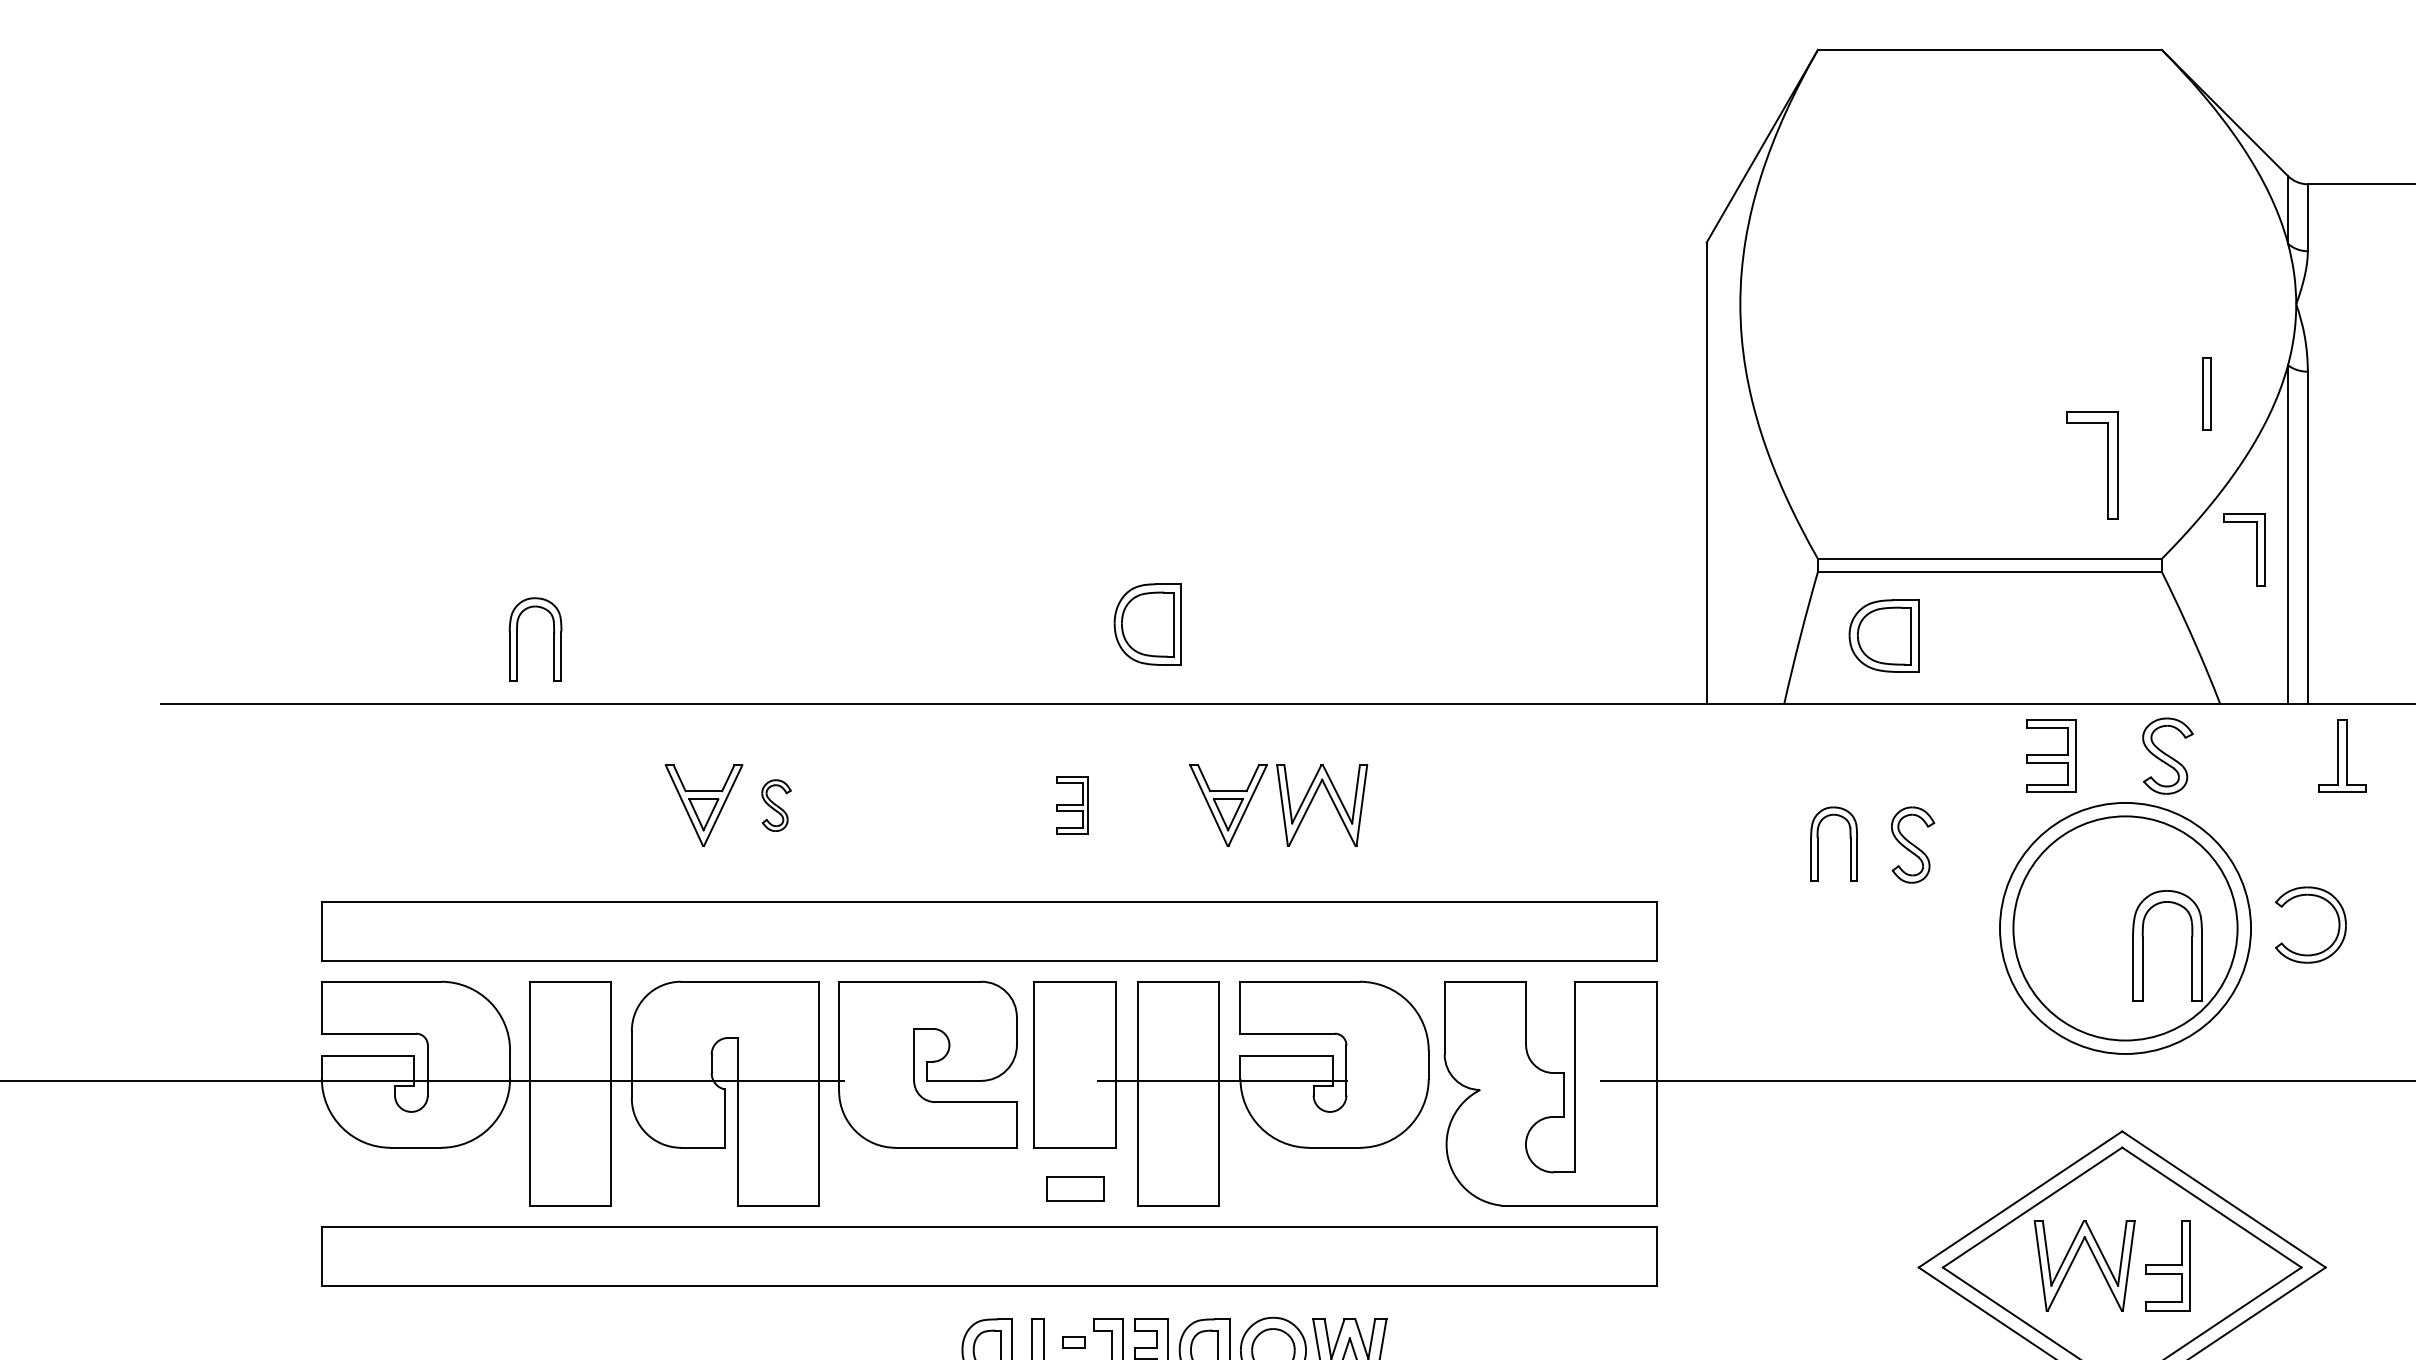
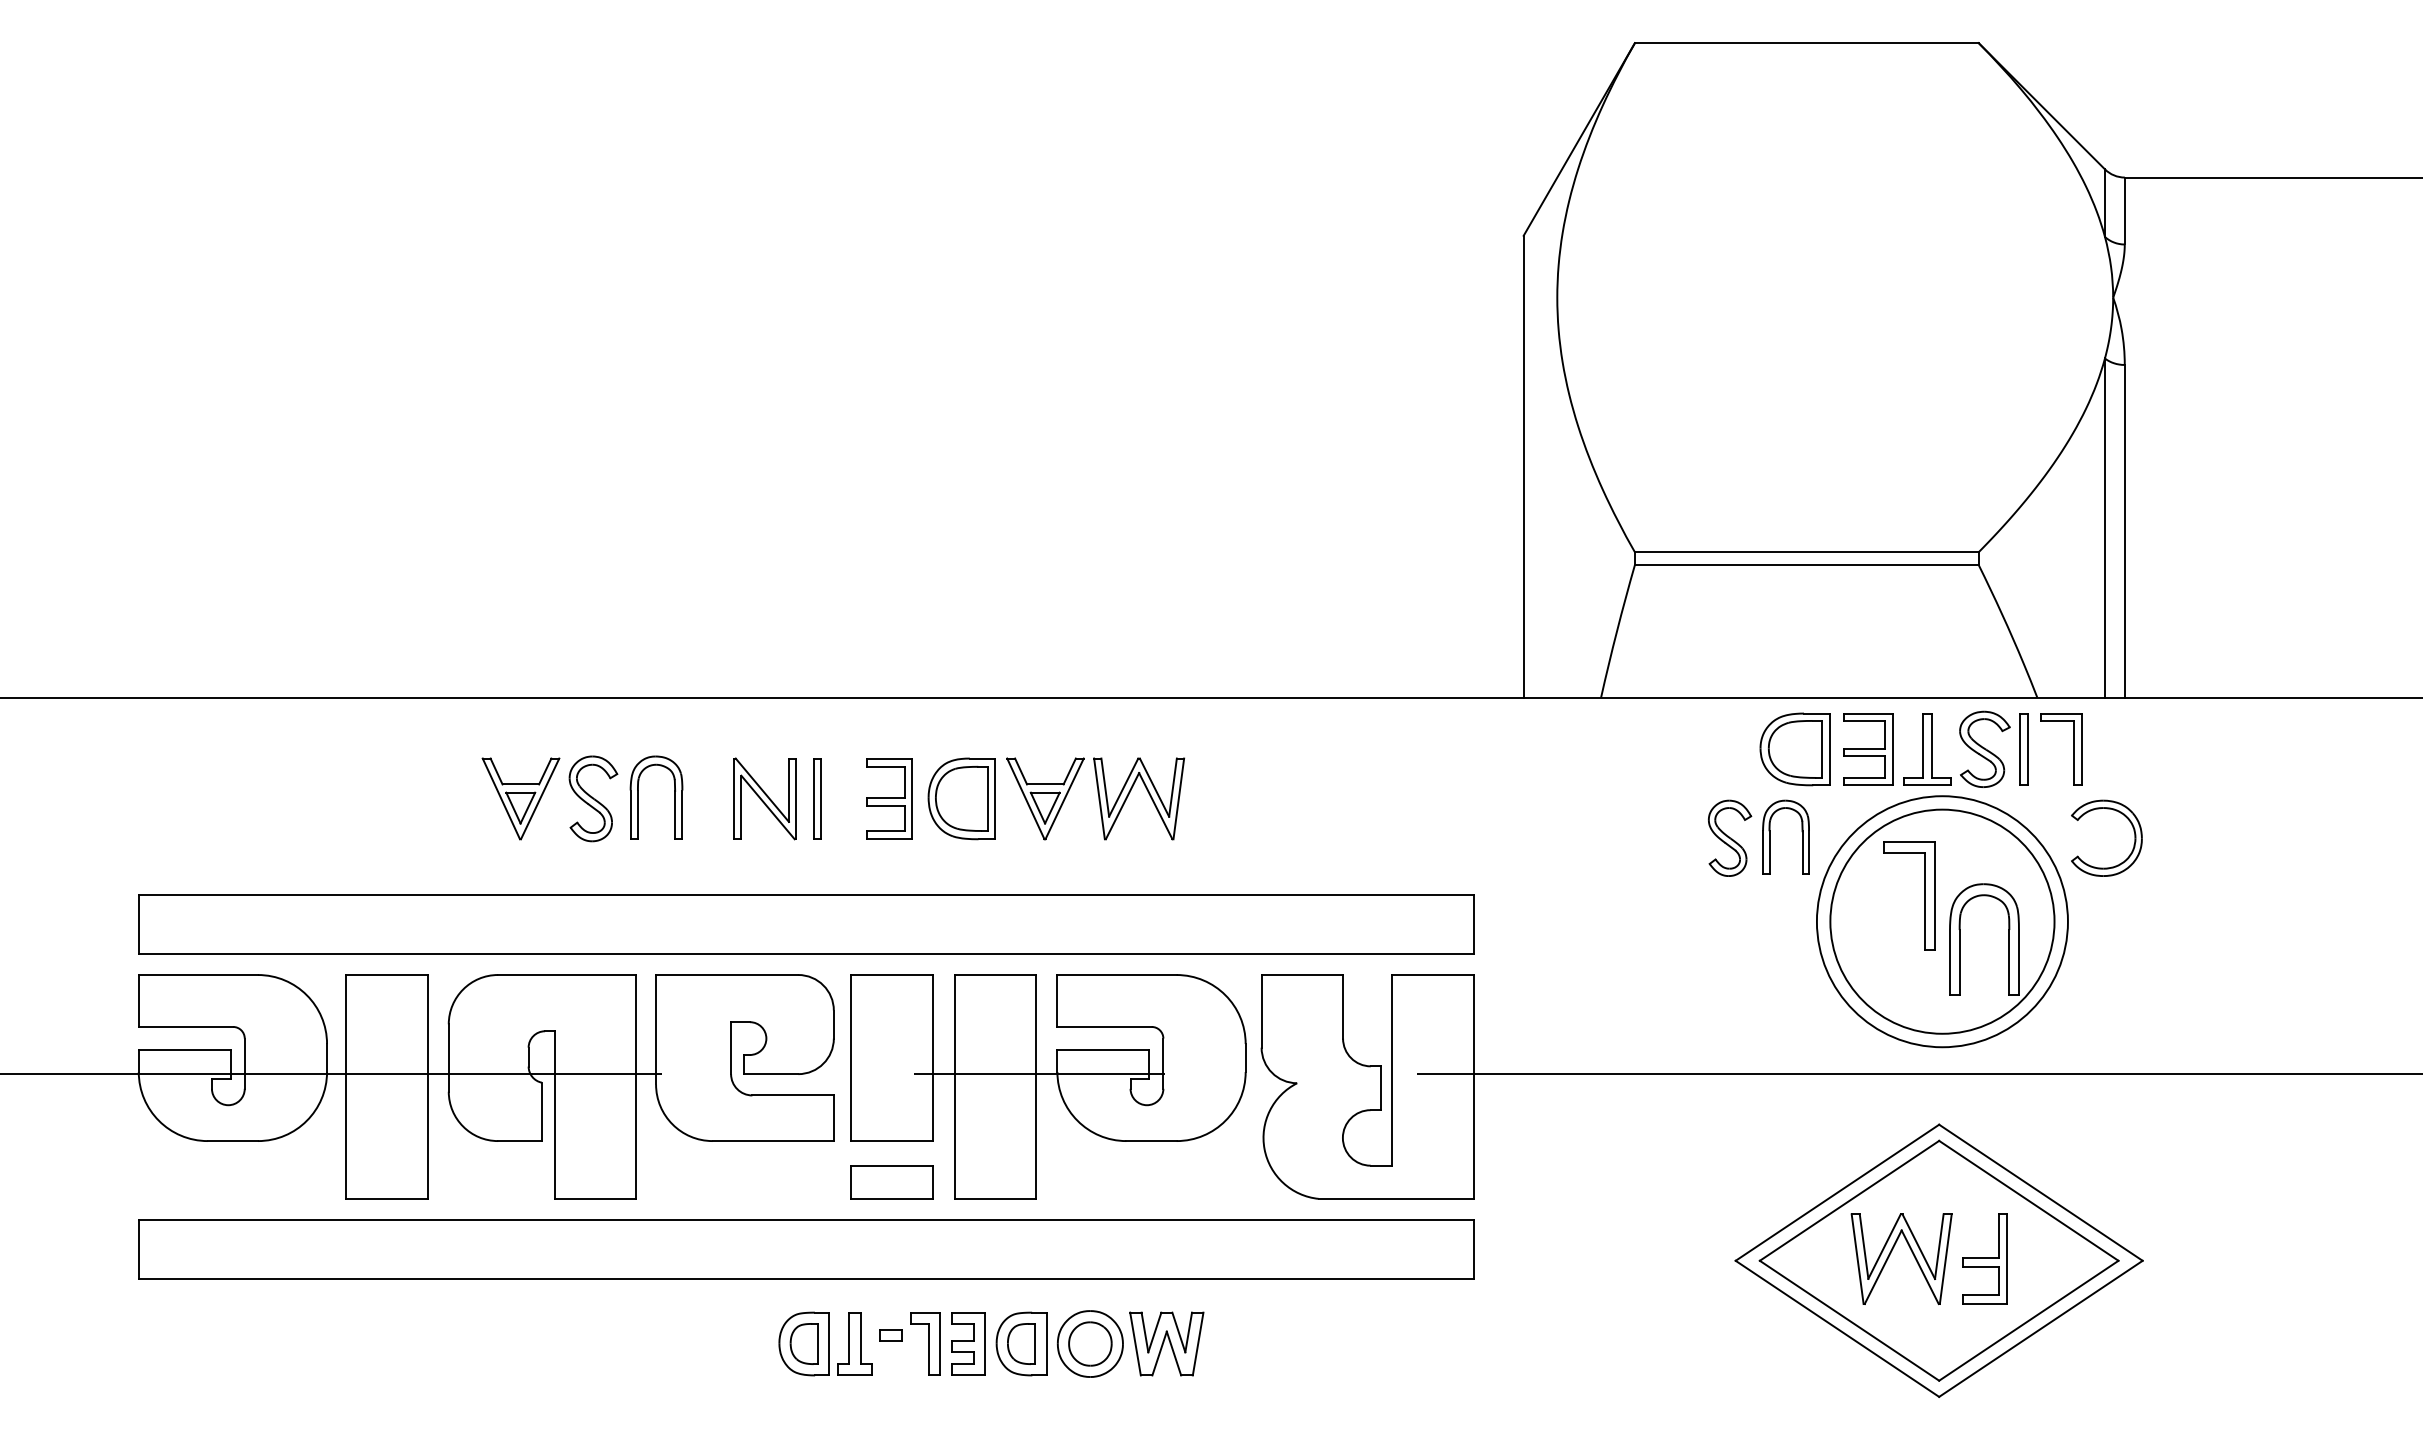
part: (2206, 394) -> (2023, 749), moved
part: (2107, 465) -> (1924, 895), moved
part: (2256, 550) -> (2073, 749), moved
part: (1147, 624) -> (961, 798), moved
part: (1883, 636) -> (1794, 749), moved
part: (517, 639) -> (638, 797), moved
part: (2342, 756) -> (1927, 749), moved
part: (776, 805) -> (593, 798), size x1.67
part: (947, 805) -> (764, 798), added
part: (1000, 805) -> (817, 798), added
part: (1072, 805) -> (889, 798), size x1.43
part: (1818, 843) -> (1770, 836), moved
part: (2325, 901) -> (2121, 814), moved
part: (1074, 1189) -> (891, 1182), size x1.43

